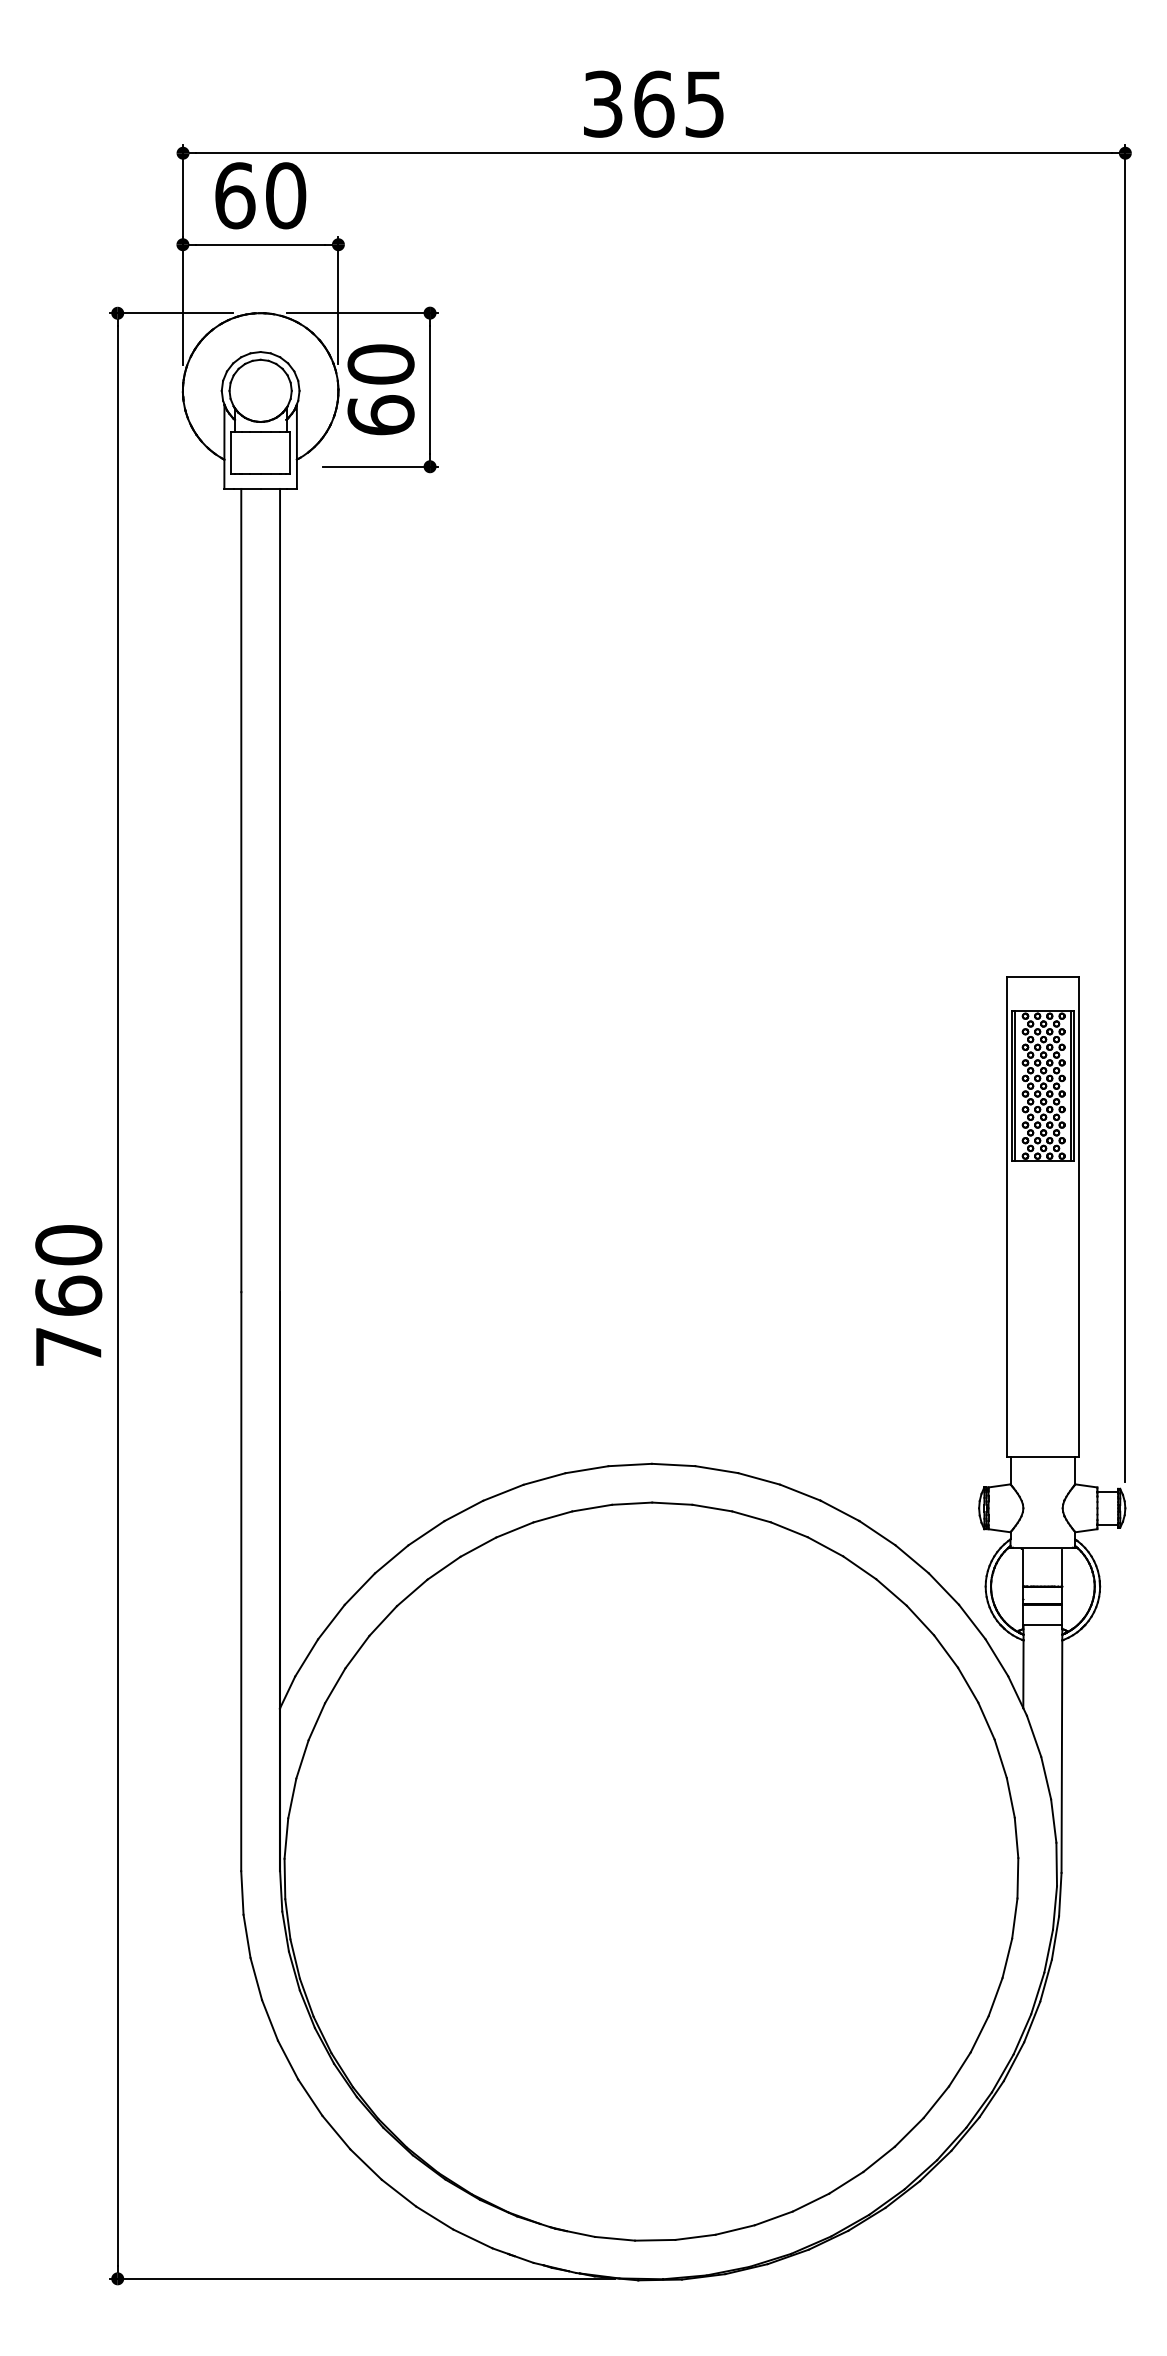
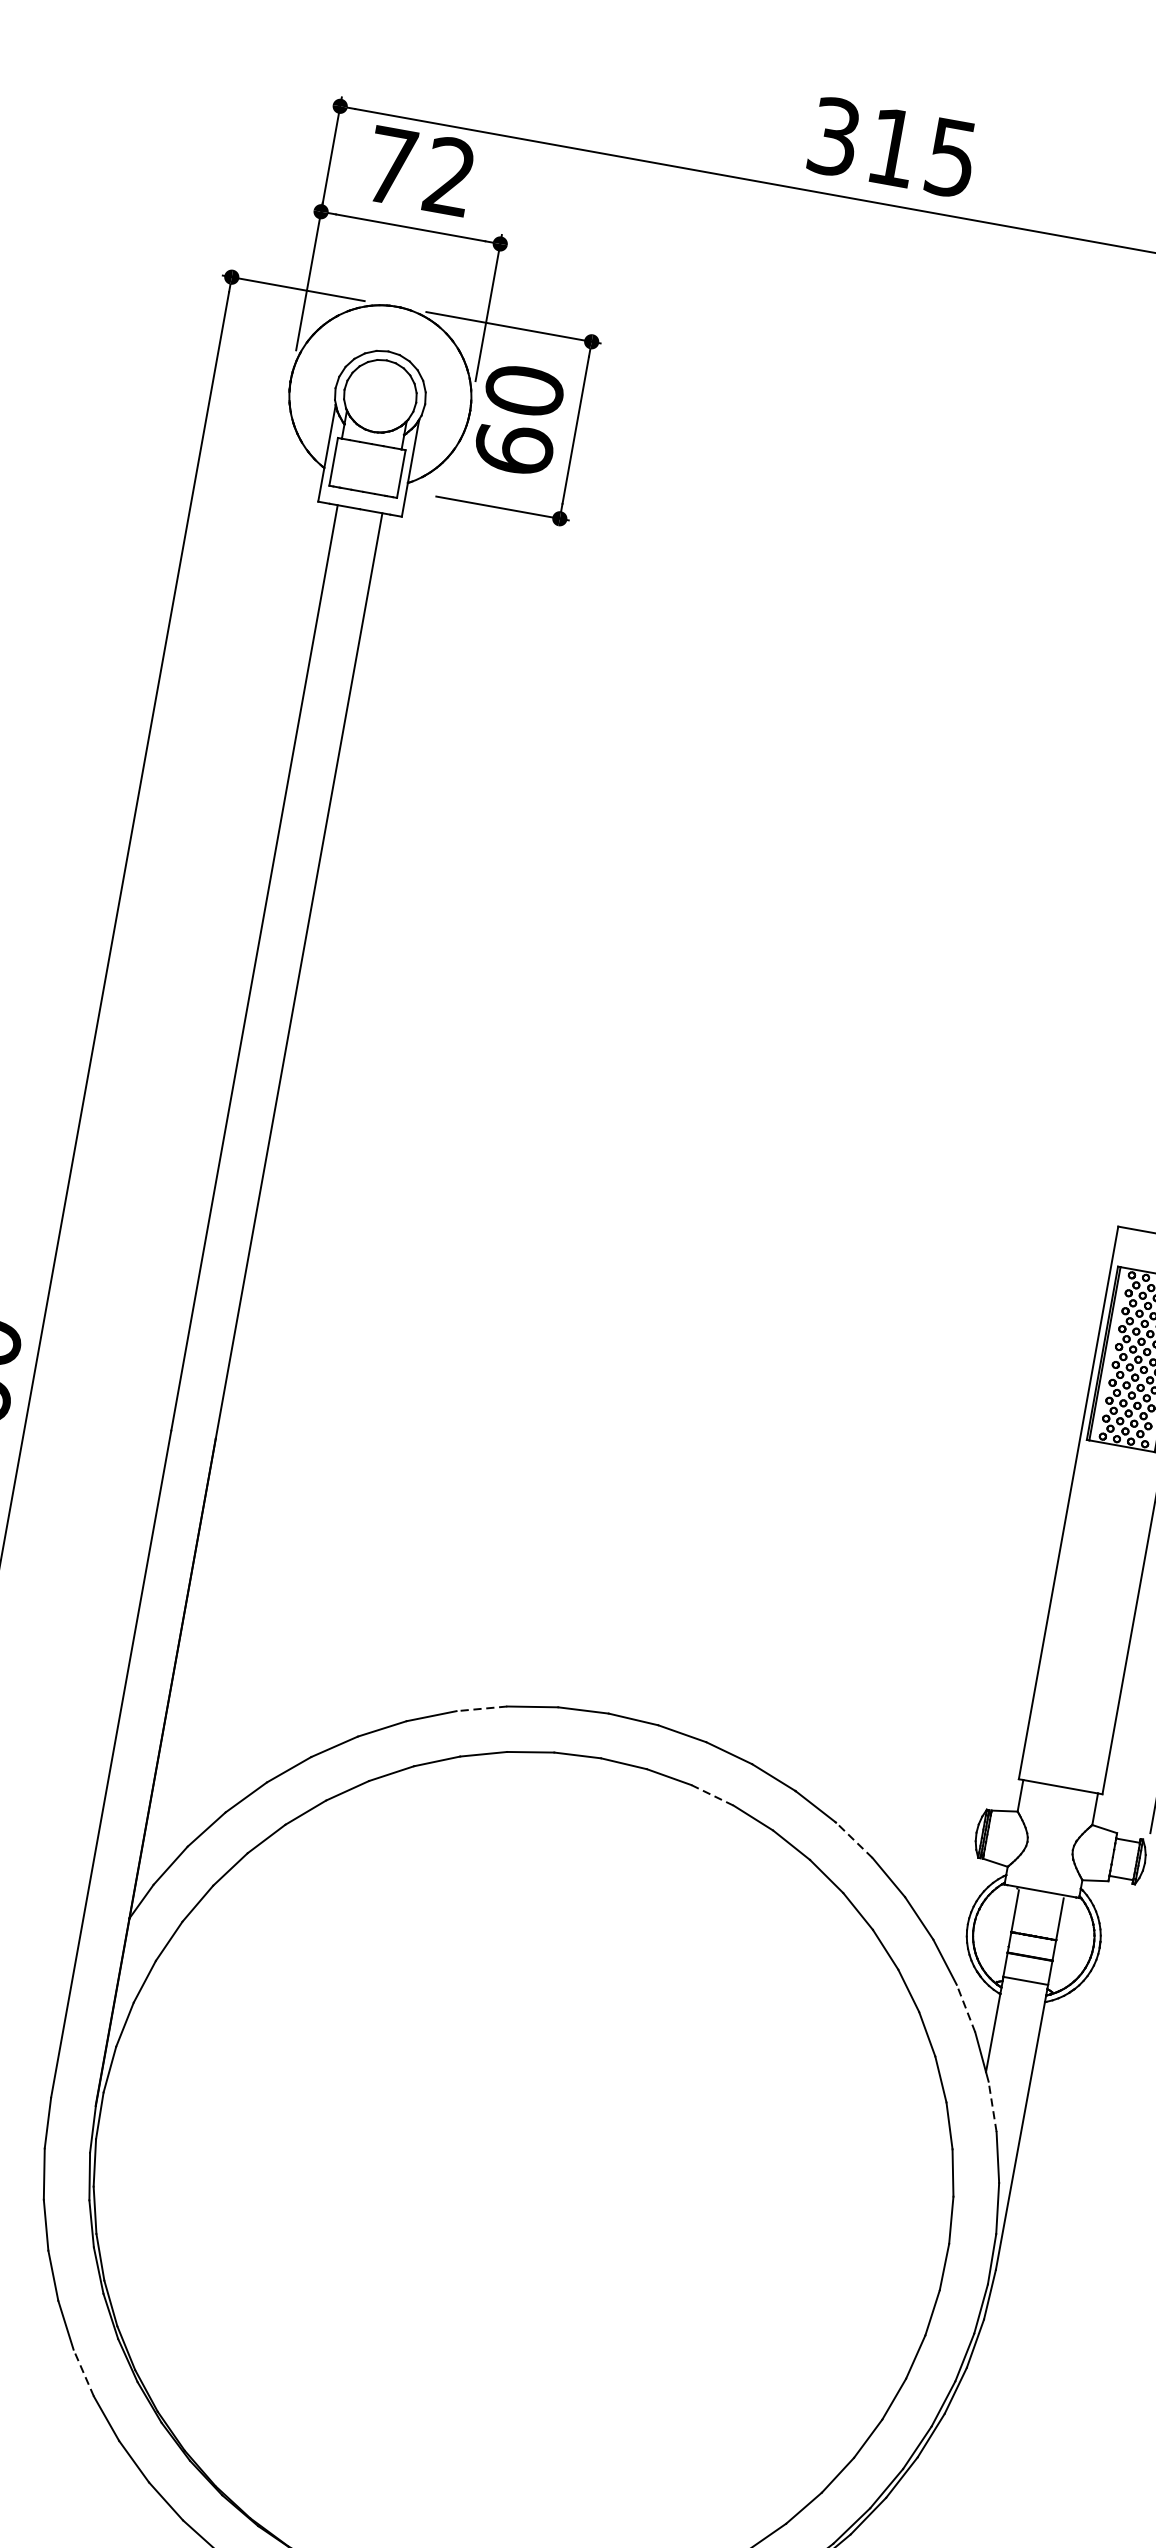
text: (654, 103) -> (893, 146), 365 -> 315
text: (260, 195) -> (420, 171), 60 -> 72
line: (544, 1479) -> (481, 1709), solid -> dashed
line: (752, 1517) -> (713, 1796), solid -> dashed
line: (877, 1533) -> (854, 1840), solid -> dashed
line: (996, 1657) -> (965, 2008), solid -> dashed
line: (1034, 1736) -> (993, 2107), solid -> dashed
line: (310, 2097) -> (84, 2372), solid -> dashed

